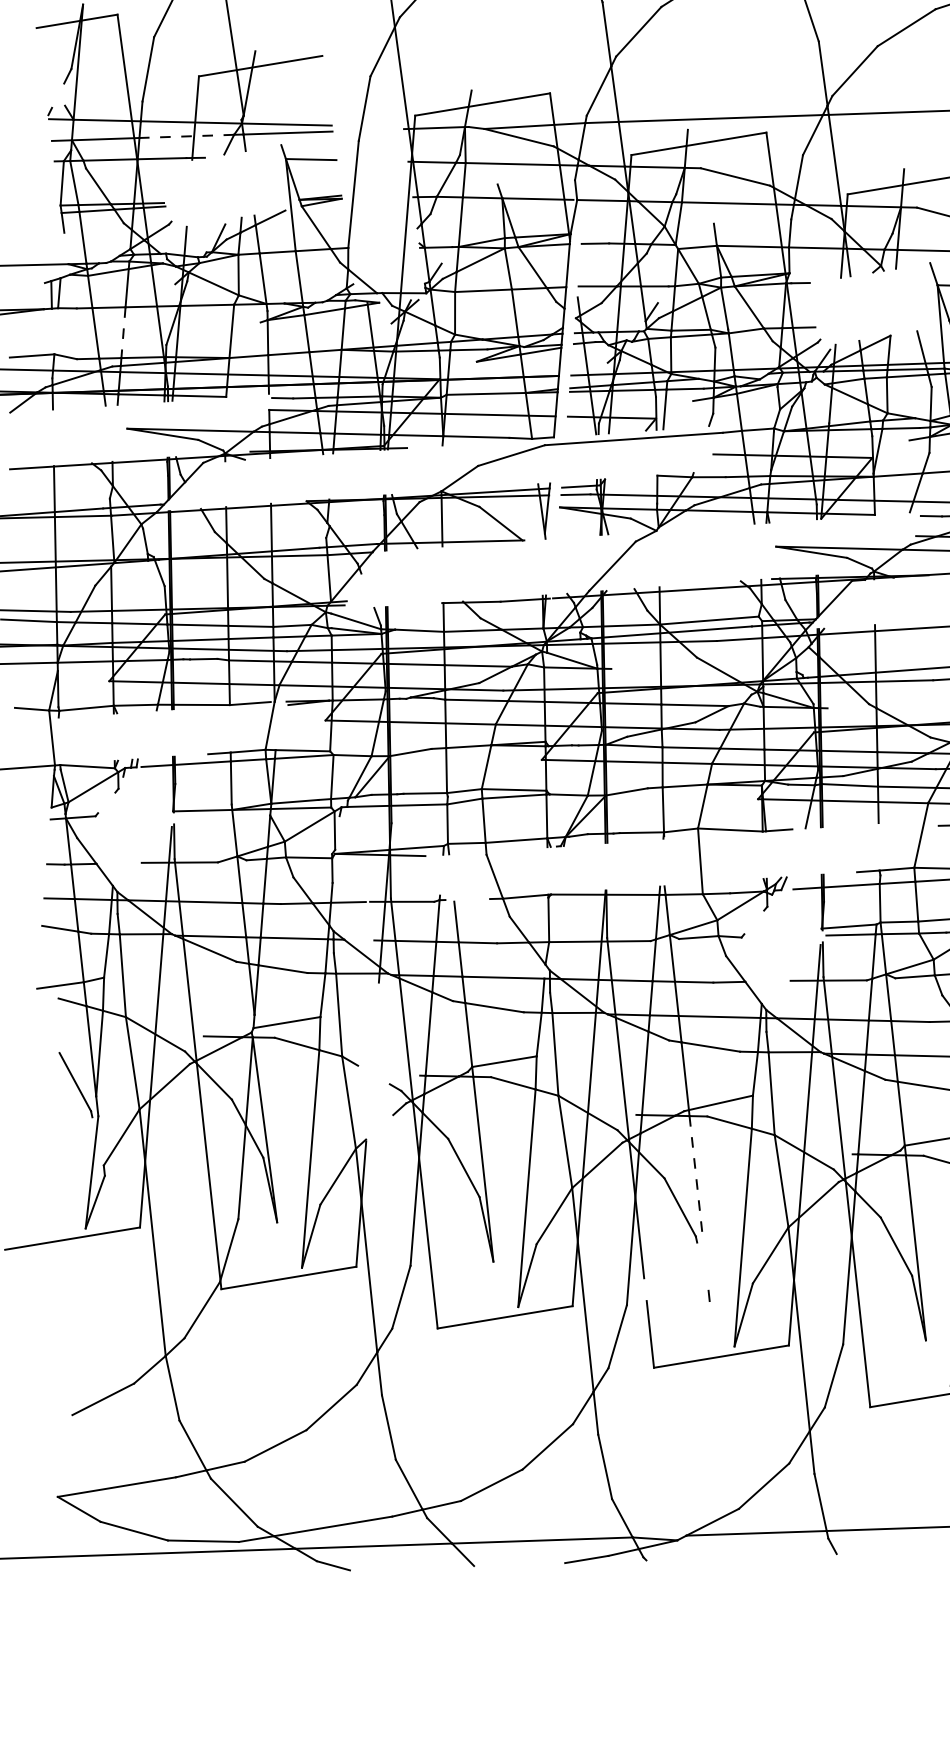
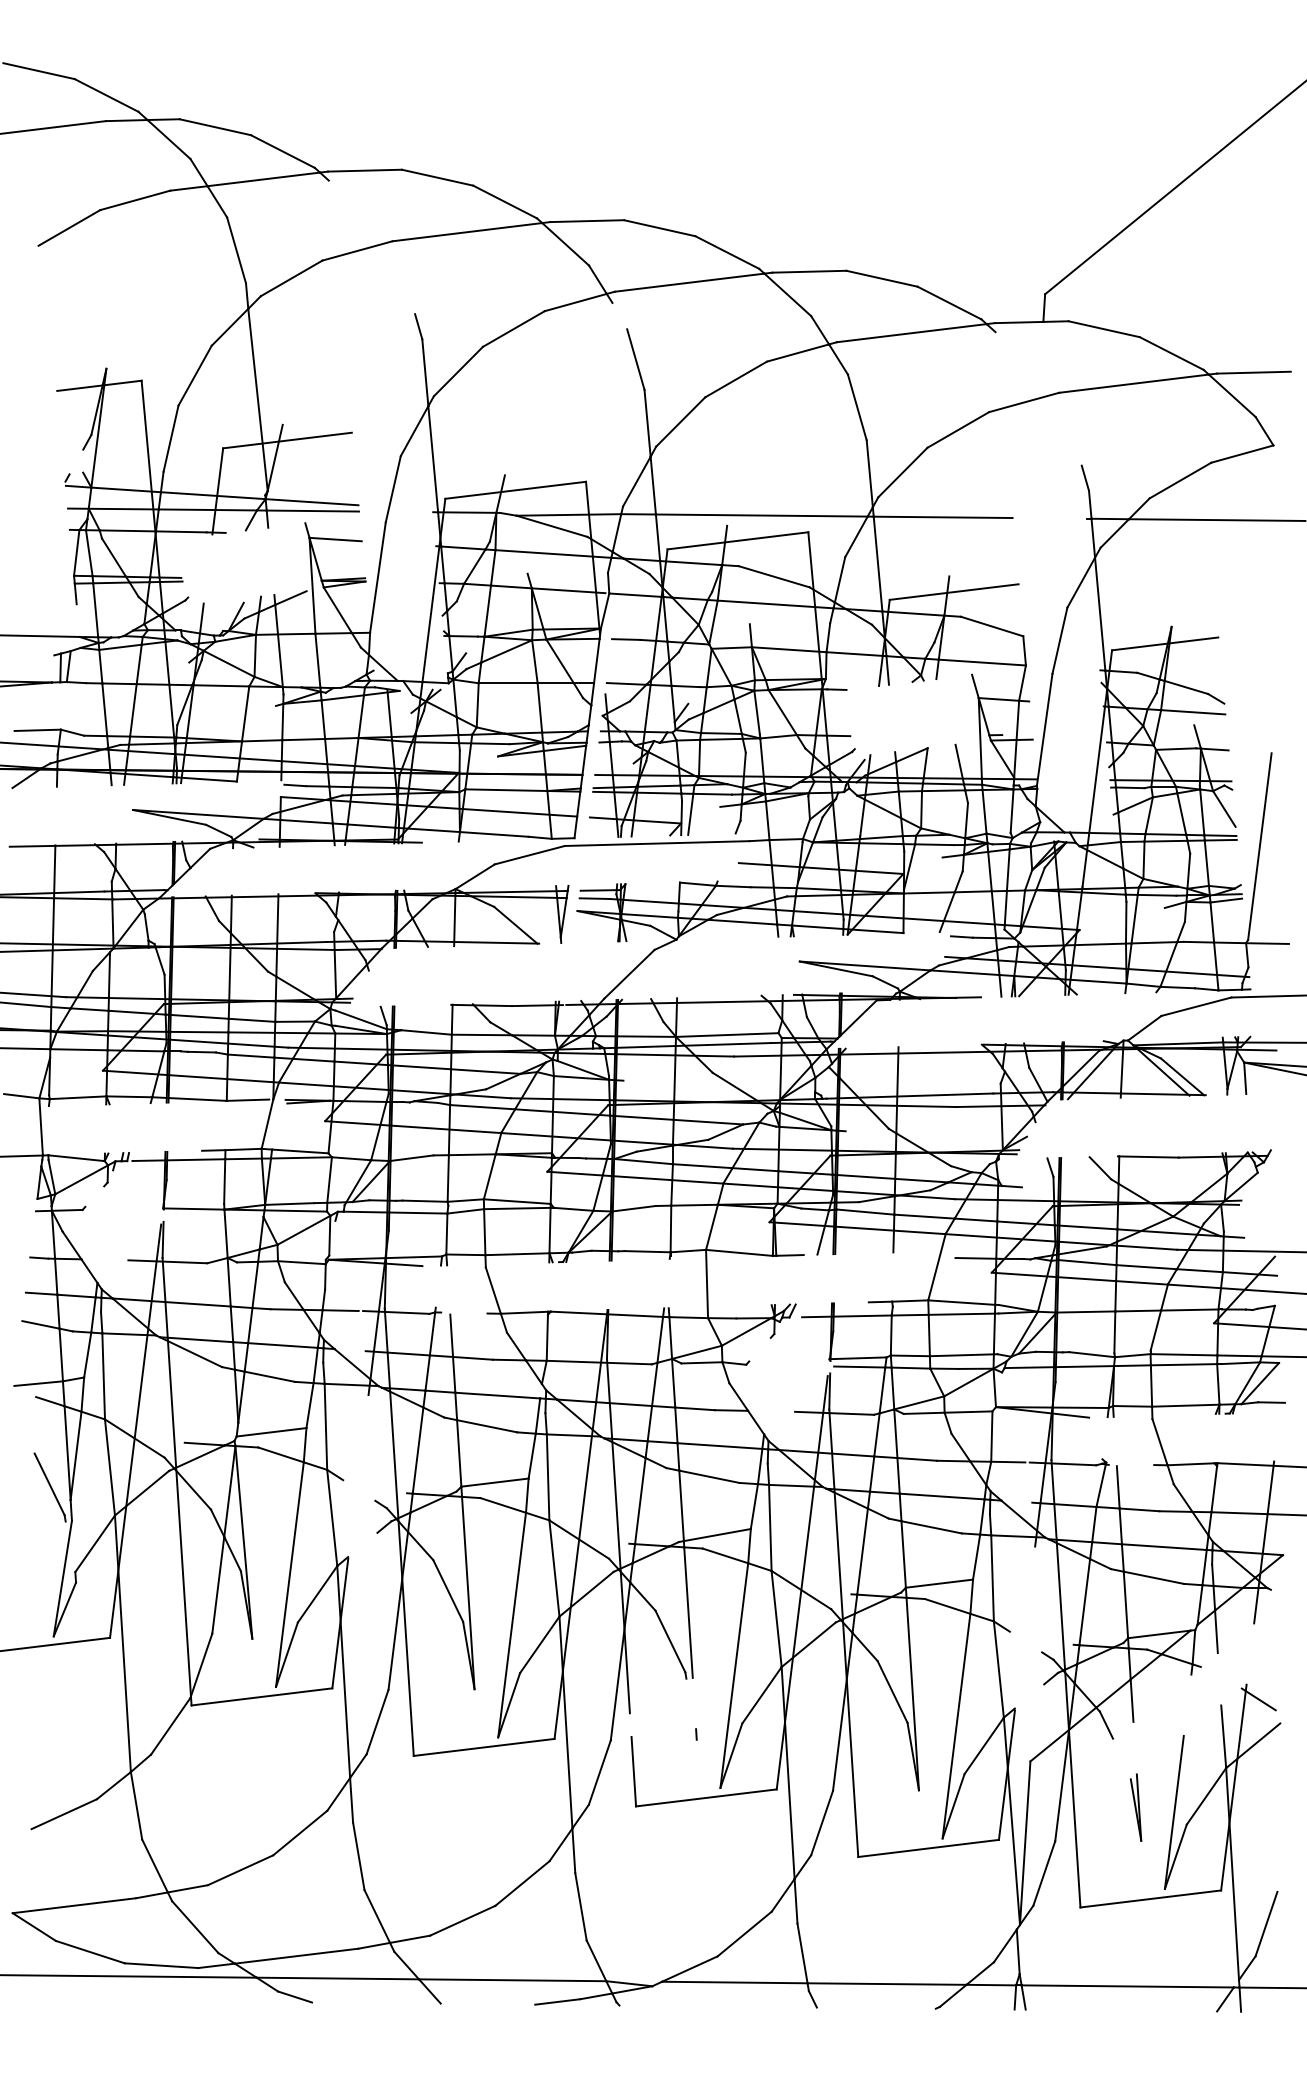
line: (186, 135) -> (207, 509), dashed -> solid
line: (123, 332) -> (133, 710), dashed -> solid
line: (696, 1179) -> (688, 1613), dashed -> solid

